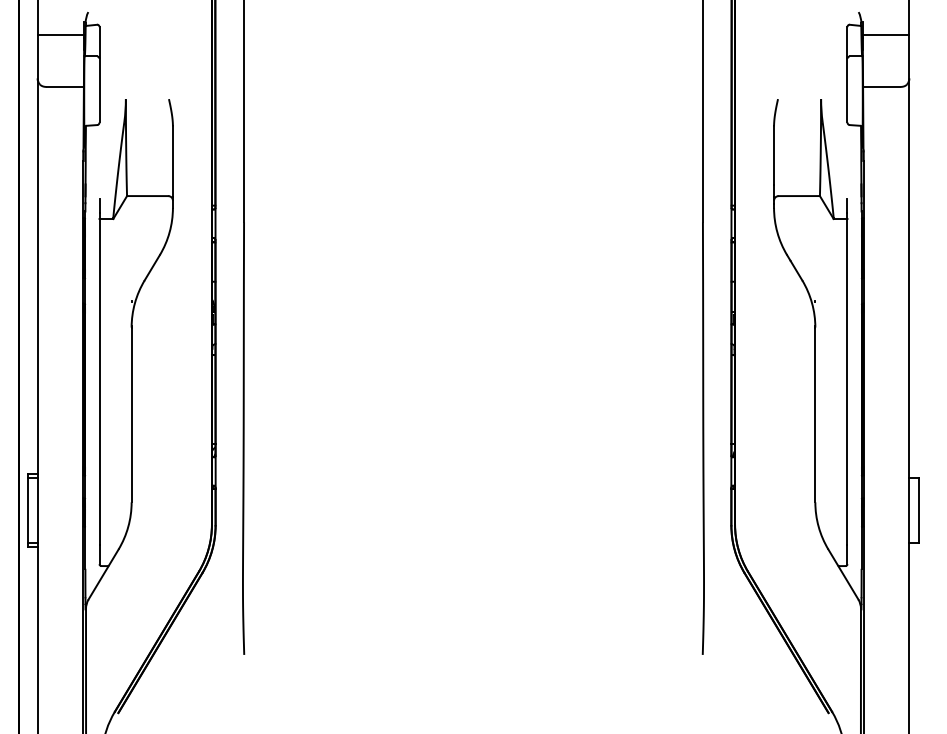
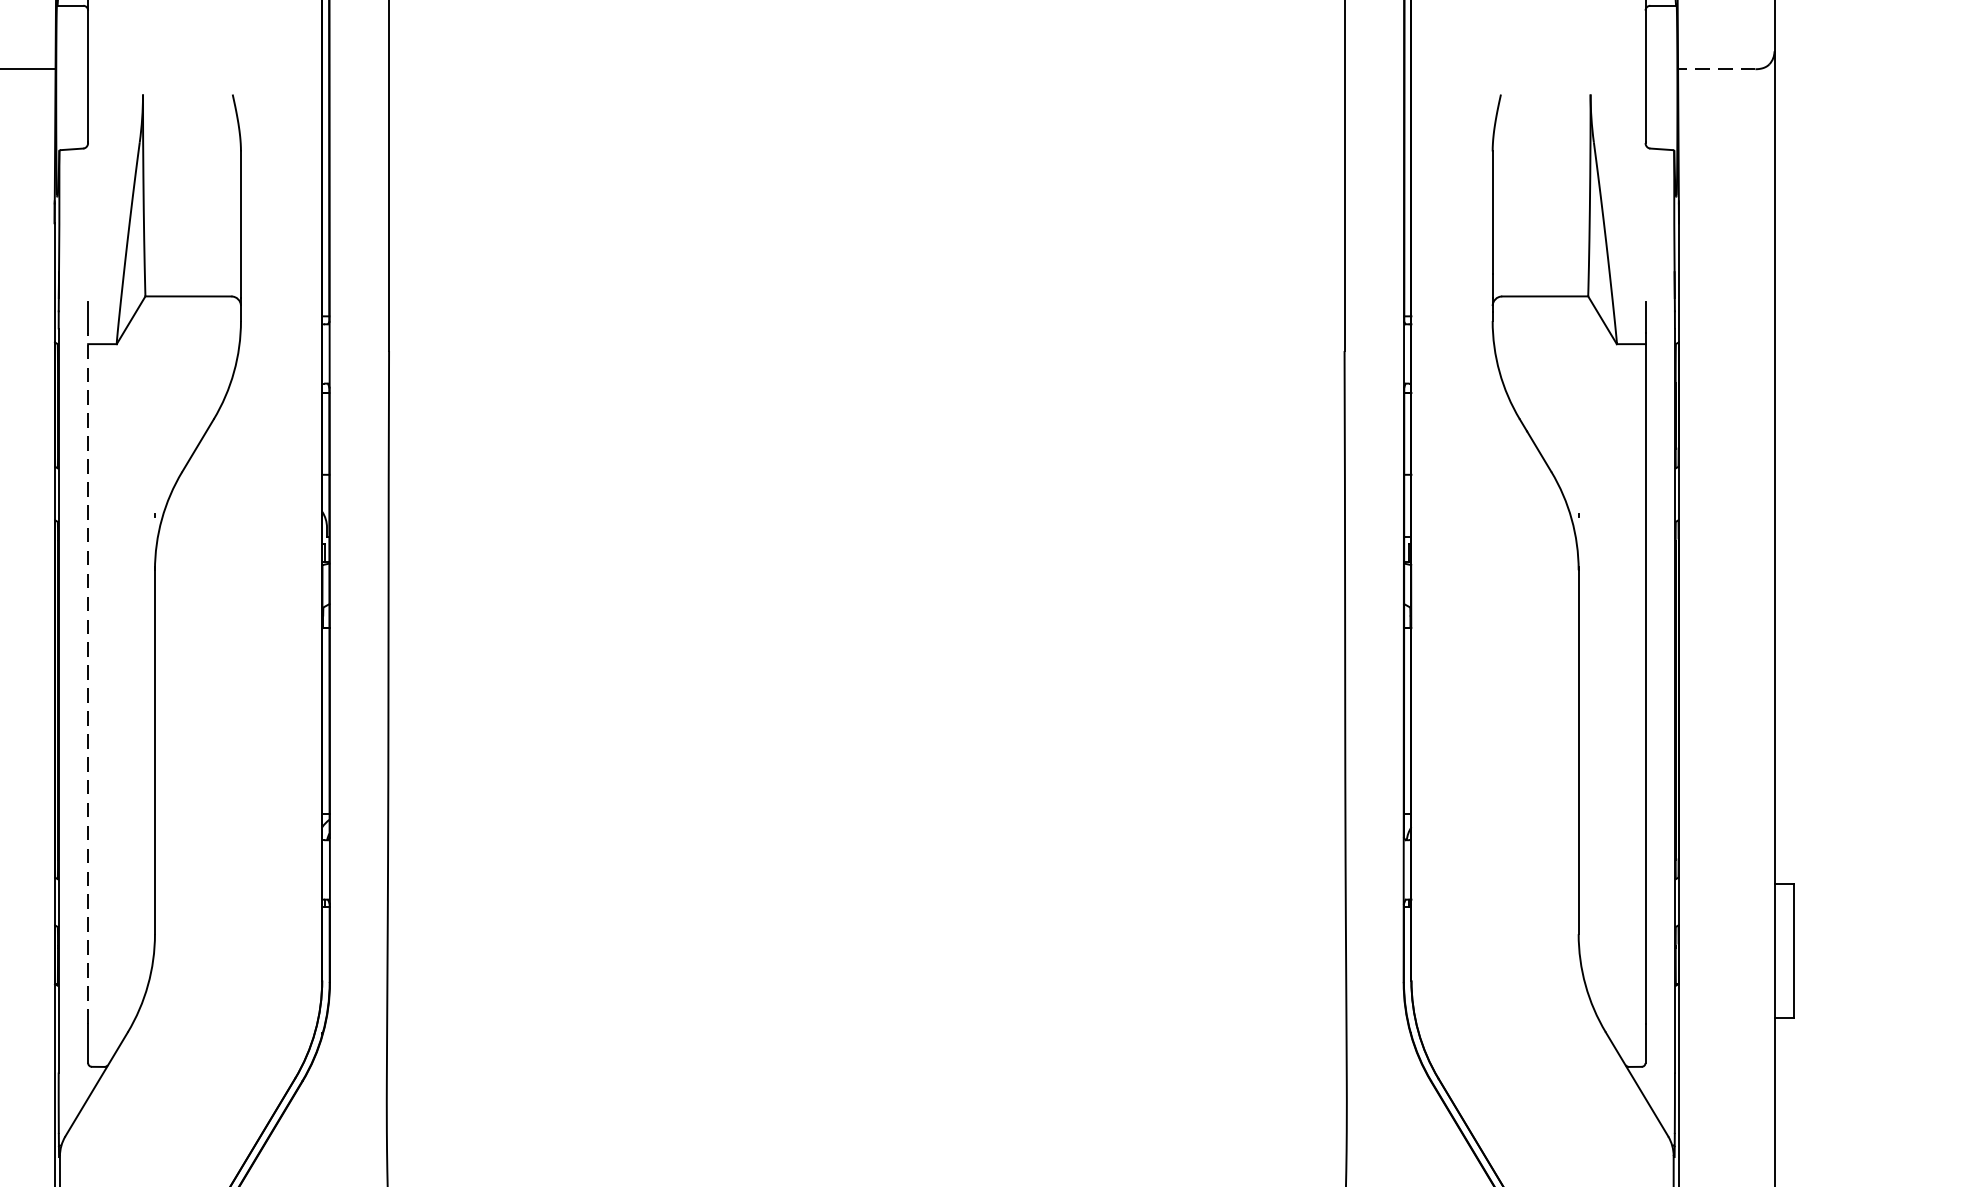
line: (881, 86) -> (1716, 68), solid -> dashed
line: (99, 379) -> (88, 678), solid -> dashed

